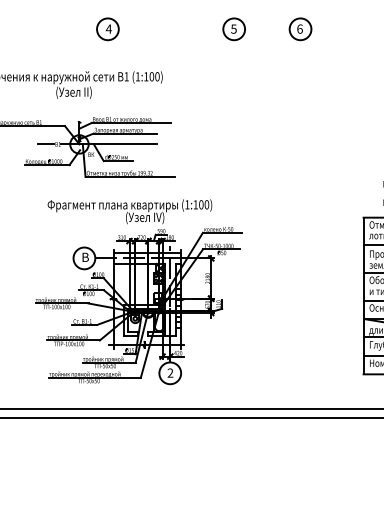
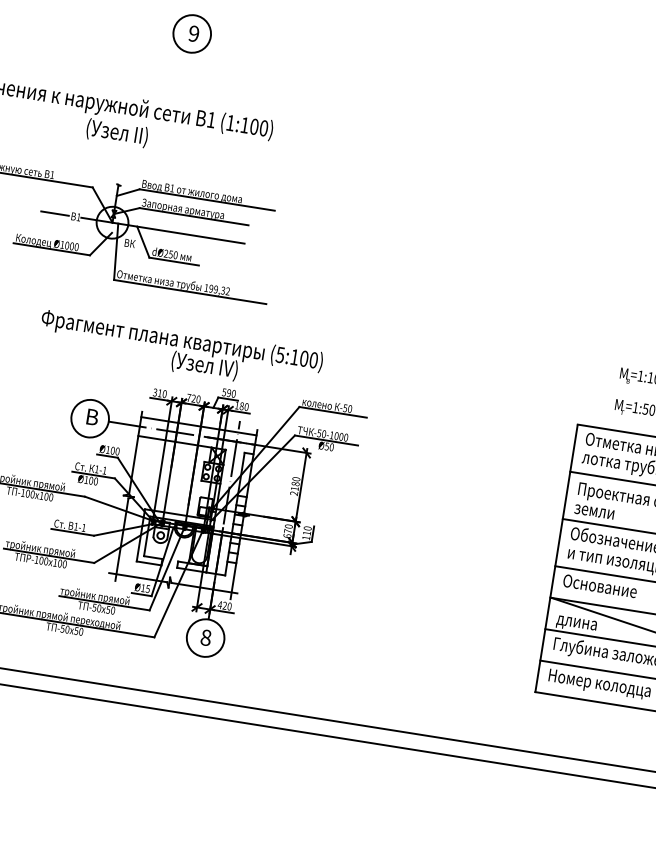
text: (108, 28) -> (193, 32), 4 -> 9
part: (233, 29) -> (406, 68), removed
part: (300, 29) -> (520, 86), removed
text: (187, 204) -> (280, 354), (1:100) -> (5:100)
text: (170, 372) -> (206, 636), 2 -> 8

